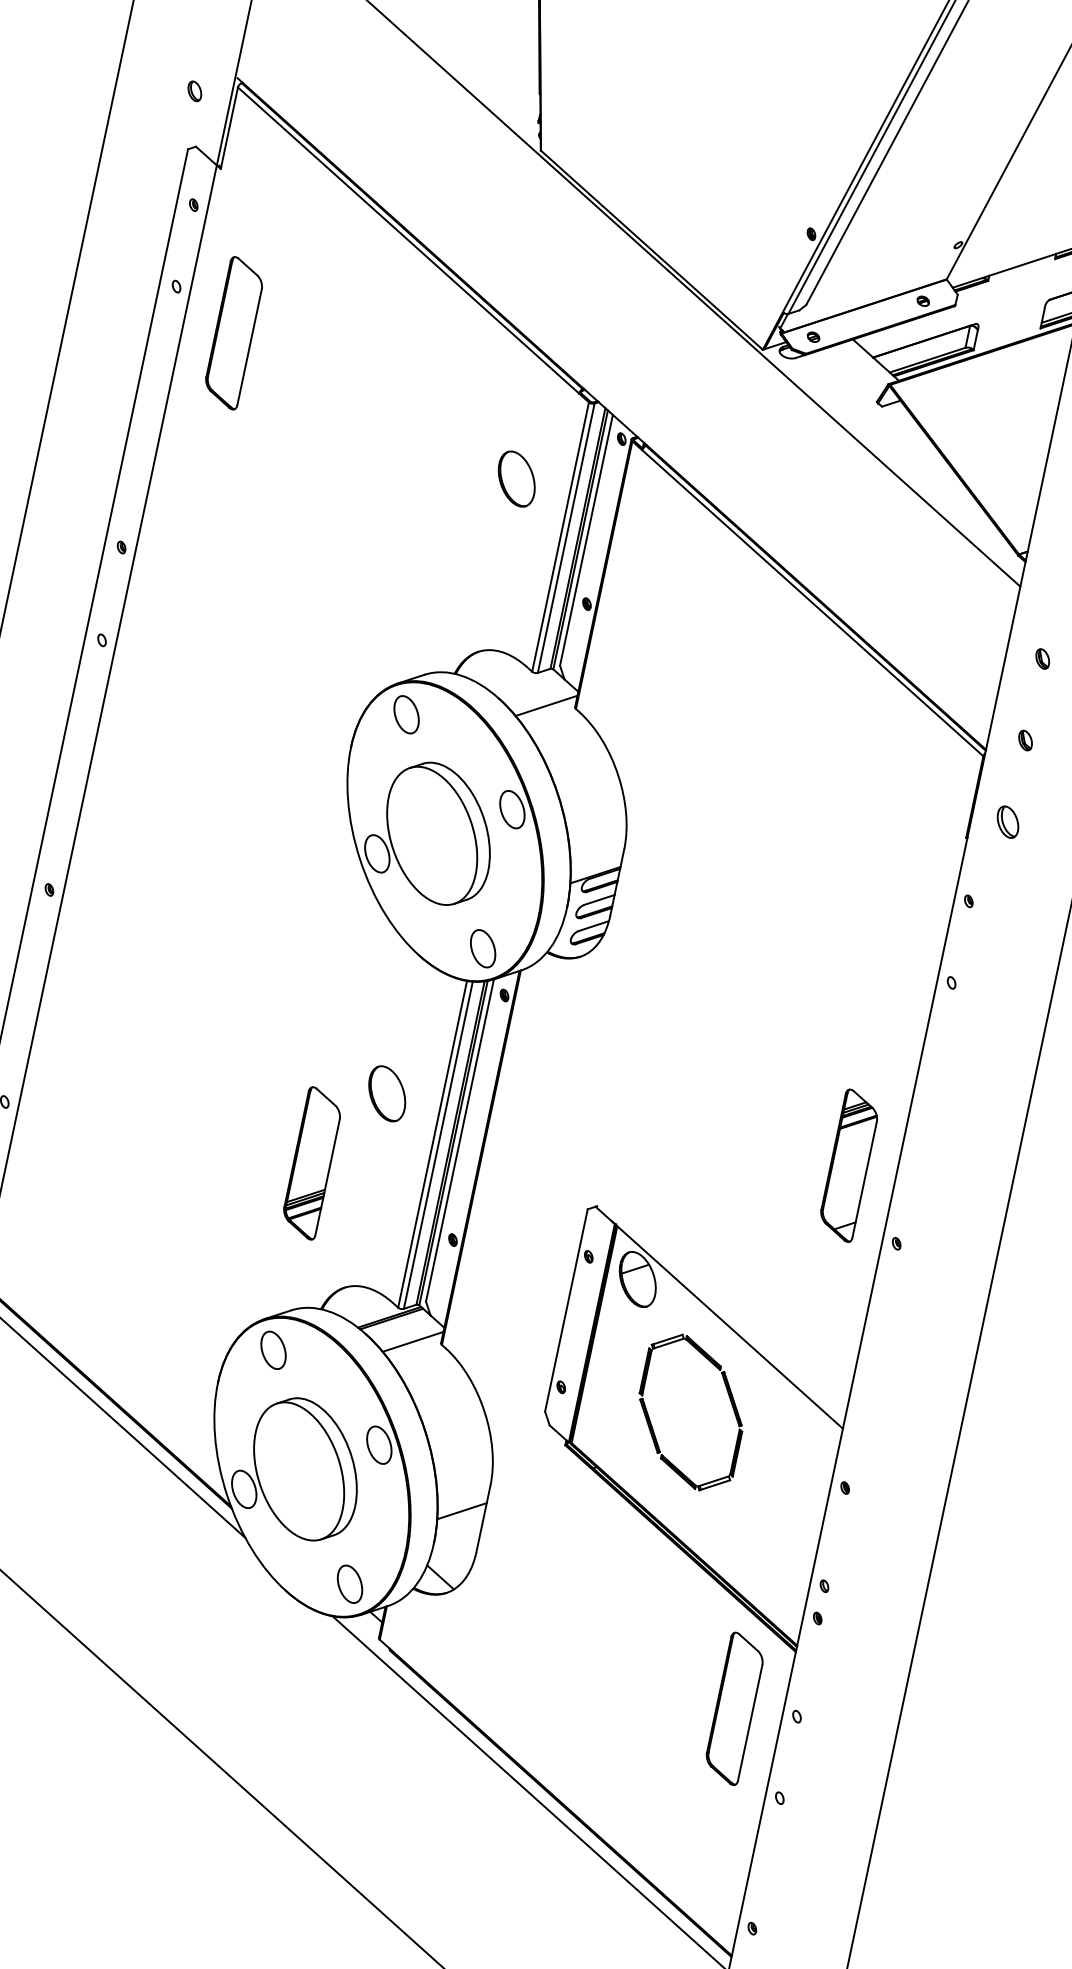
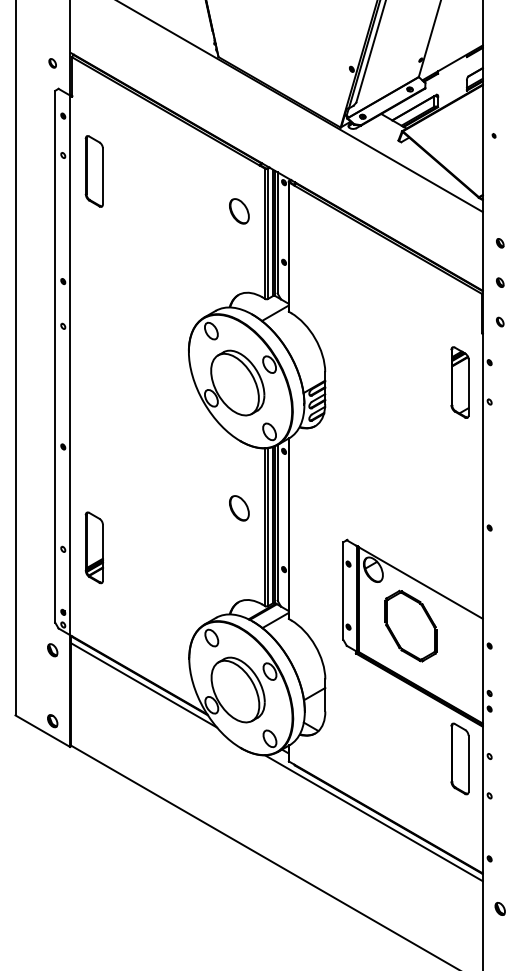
part: (1009, 820) -> (500, 321), size x0.62
part: (312, 1162) -> (94, 547), moved
part: (848, 1165) -> (459, 382), moved

